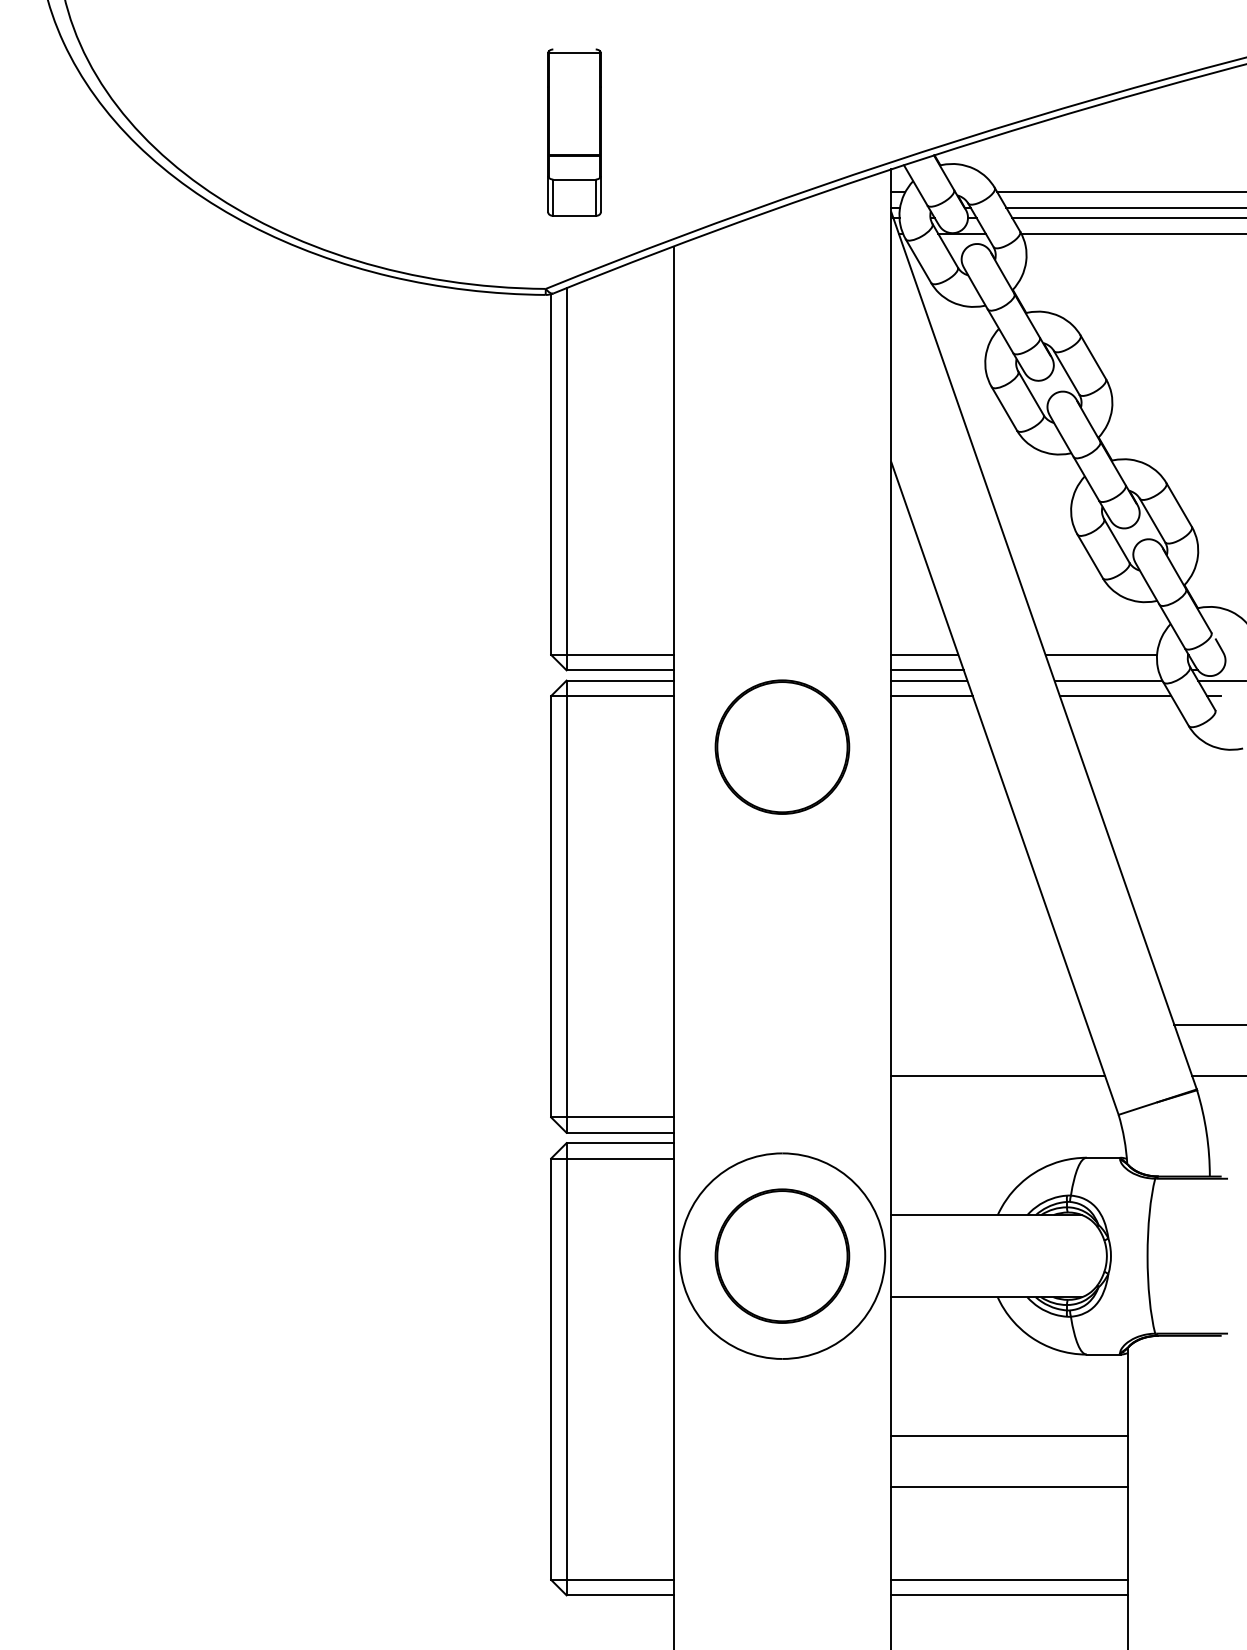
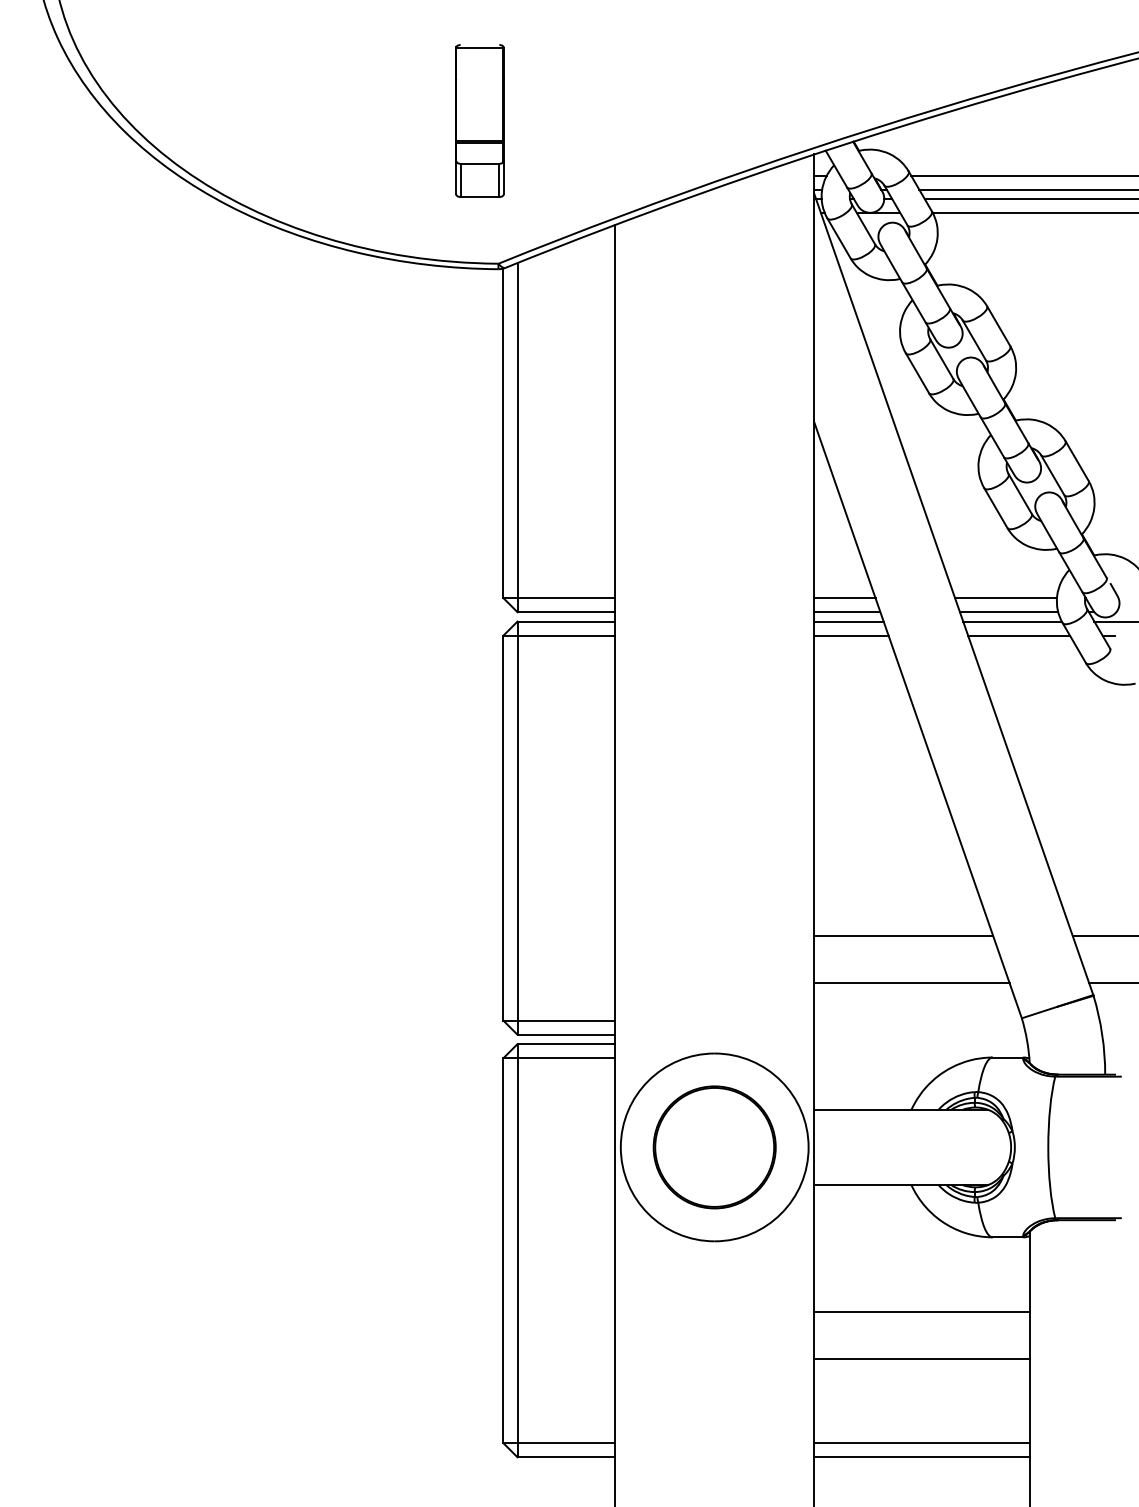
part: (574, 132) -> (479, 120), moved
line: (1104, 670) -> (1008, 612), added
part: (782, 746) -> (714, 681), removed
line: (989, 1024) -> (903, 935), added

